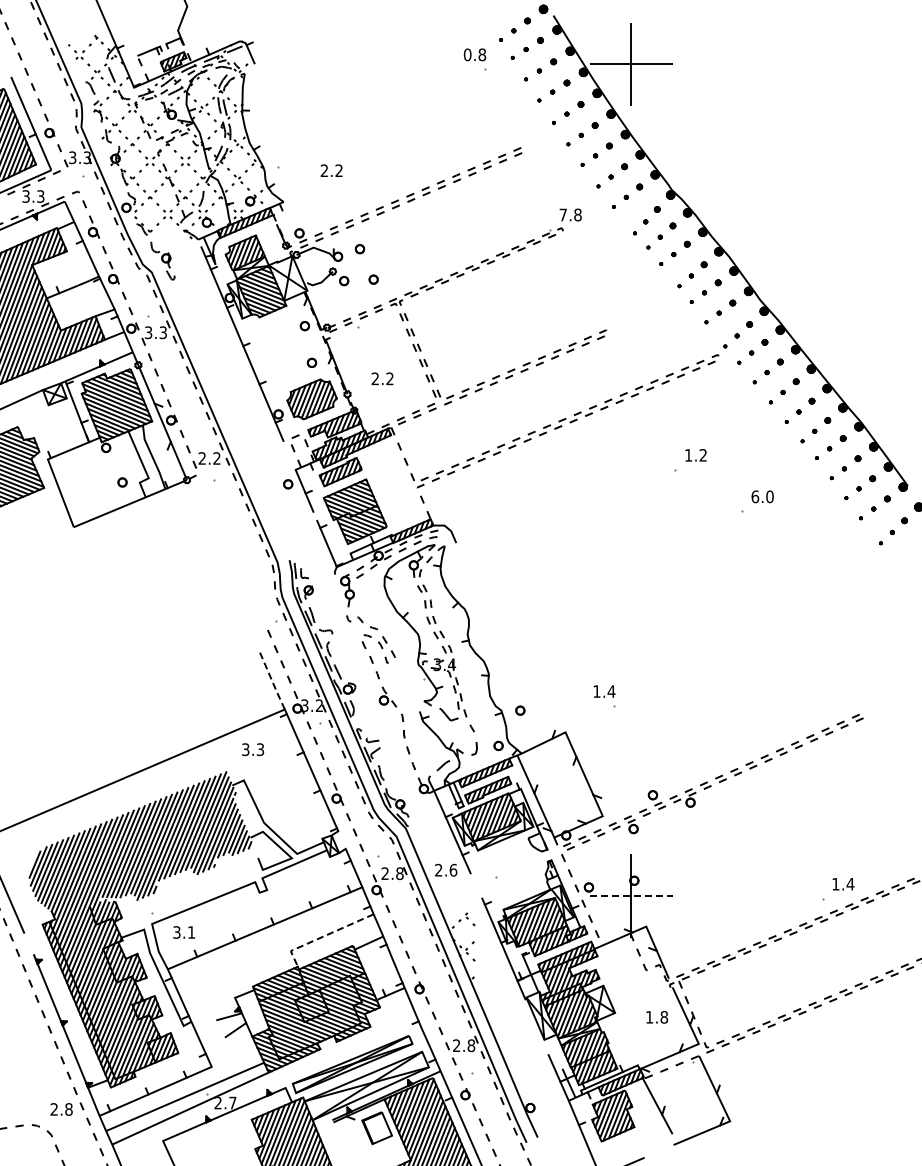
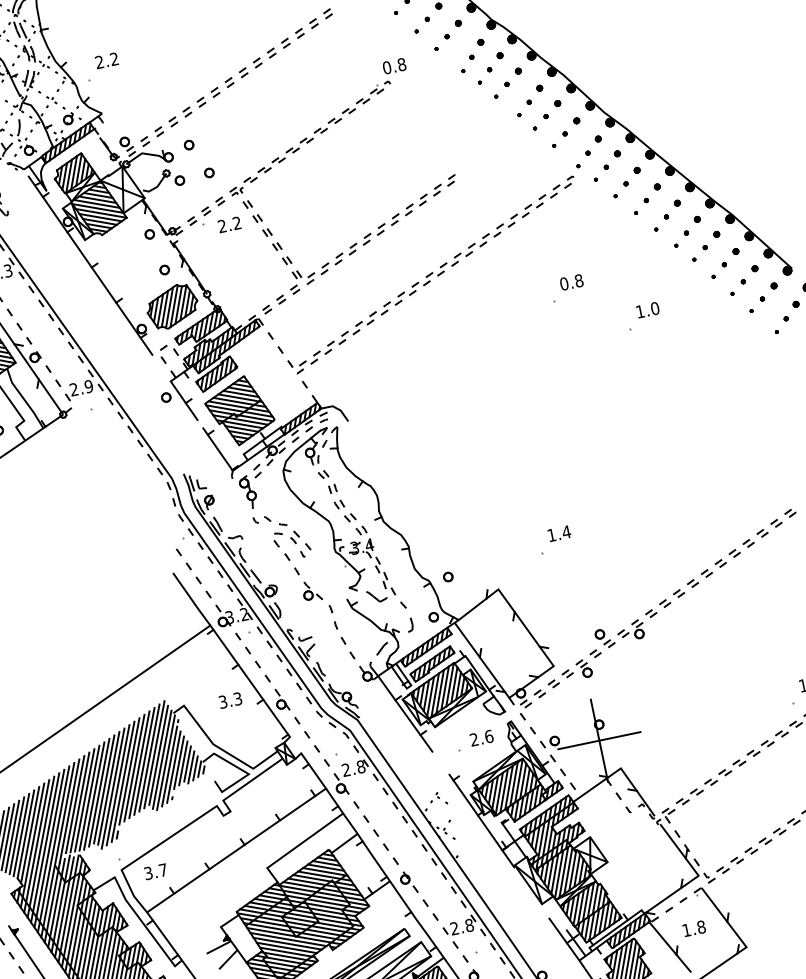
text: (331, 170) -> (106, 60), moved
text: (563, 214) -> (387, 67), 7.8 -> 0.8
text: (382, 378) -> (229, 224), moved
text: (695, 455) -> (571, 282), 1.2 -> 0.8
text: (216, 458) -> (88, 386), 2.2 -> 2.9
text: (755, 496) -> (640, 311), 6.0 -> 1.0
line: (272, 681) -> (192, 599), dashed -> solid
text: (604, 691) -> (559, 533), moved
text: (253, 749) -> (230, 700), moved
text: (446, 869) -> (481, 737), moved
line: (631, 895) -> (599, 740), dashed -> solid
text: (191, 932) -> (163, 870), 3.1 -> 3.7
line: (323, 936) -> (297, 846), dashed -> solid
text: (657, 1017) -> (694, 928), moved

